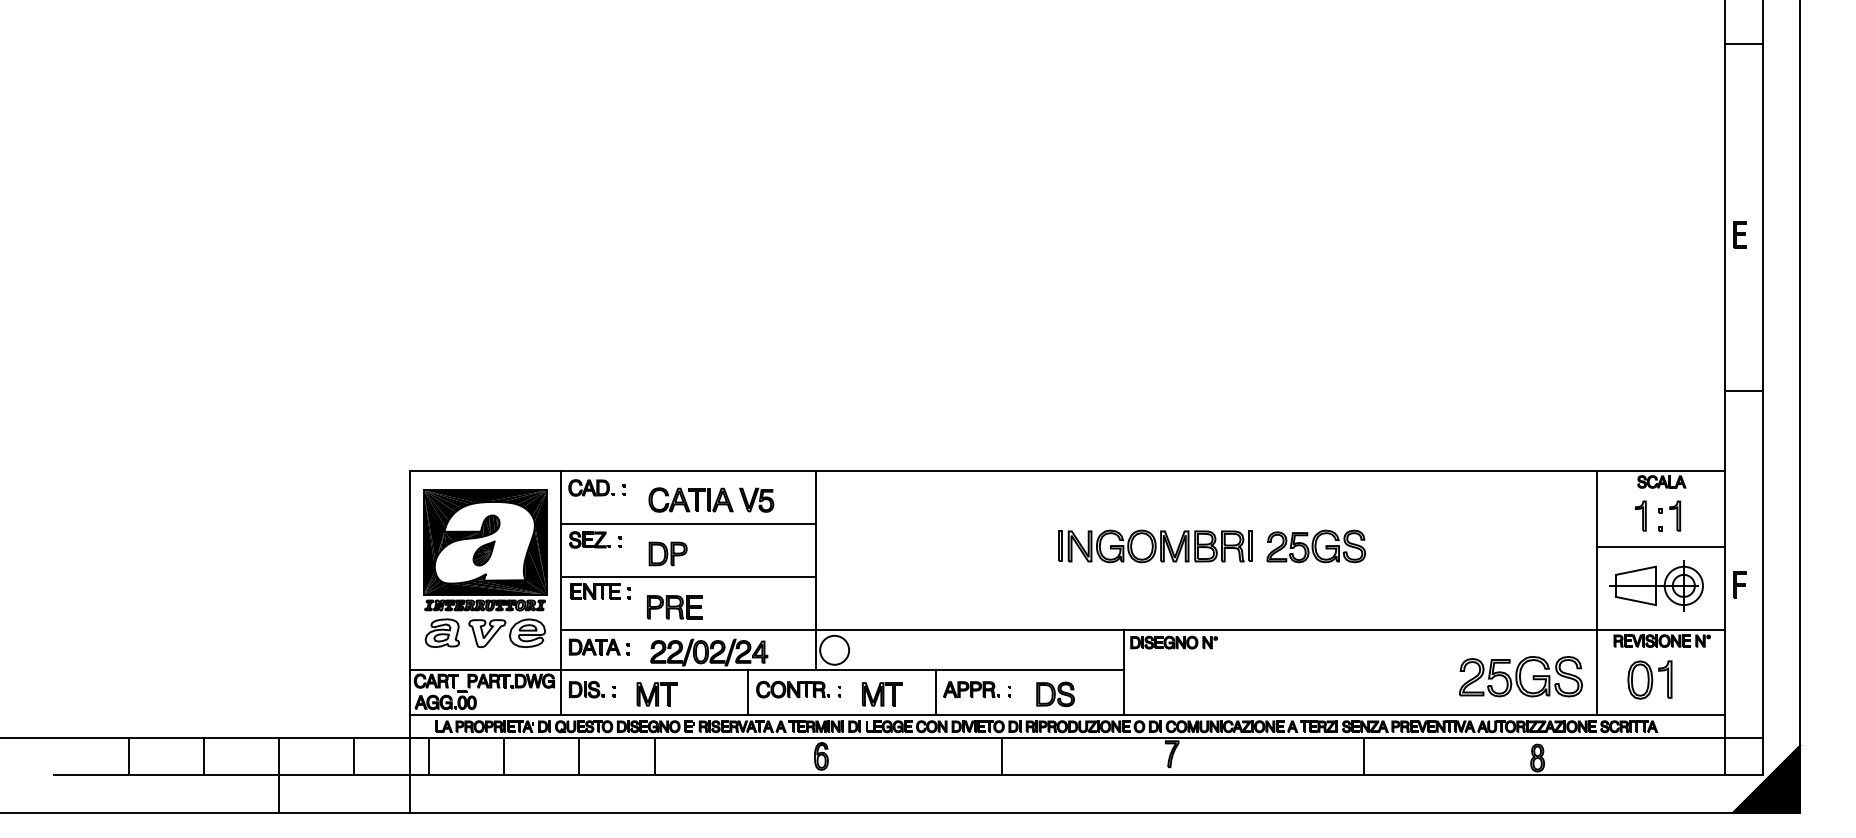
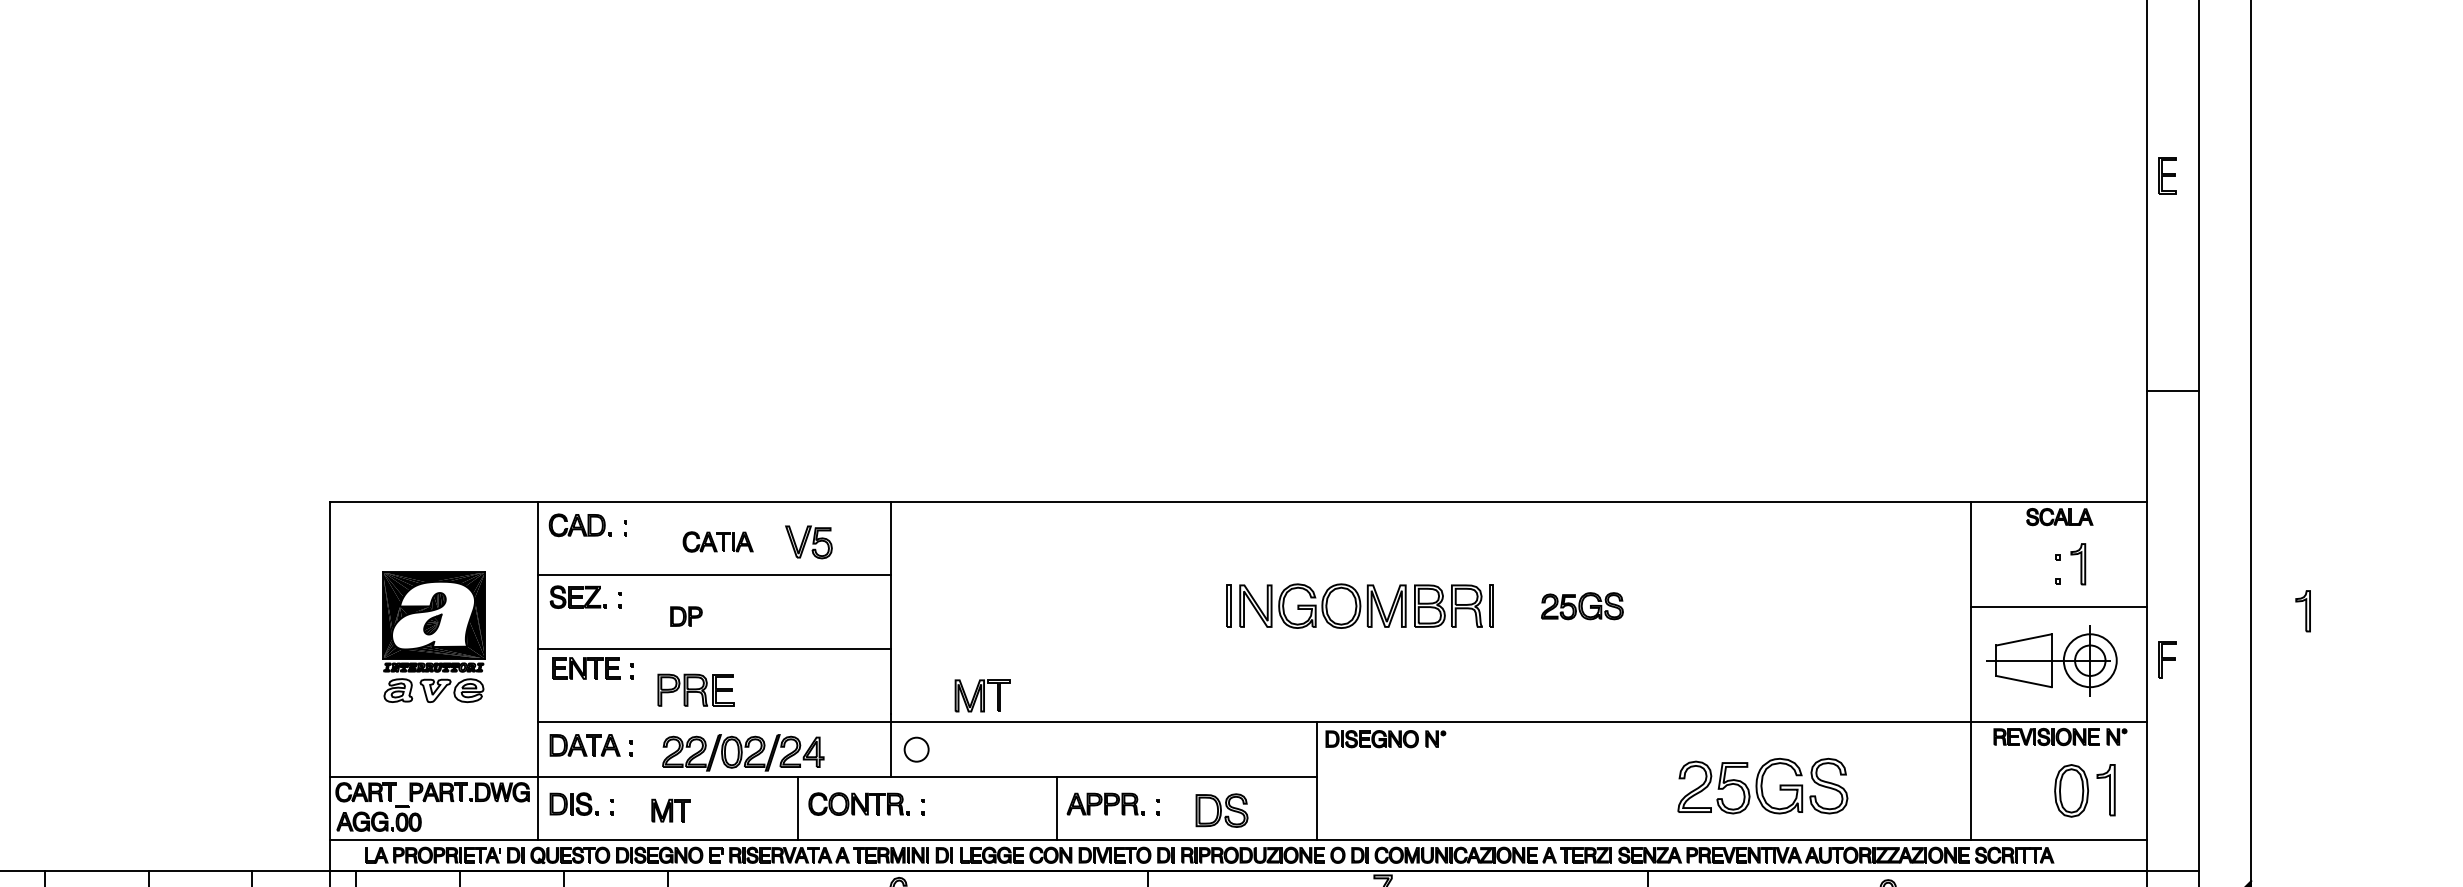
part: (690, 499) -> (717, 541), size x0.6
part: (1640, 515) -> (2302, 610), moved
part: (1316, 546) -> (1582, 606), size x0.6
part: (667, 553) -> (685, 615), size x0.6
part: (485, 568) -> (434, 636), size x0.6
circle: (834, 649) -> (916, 748), size x0.6
part: (1520, 676) -> (1762, 785), moved
part: (1649, 679) -> (2084, 790), moved
part: (656, 694) -> (670, 810), size x0.7
part: (882, 694) -> (982, 696), moved

